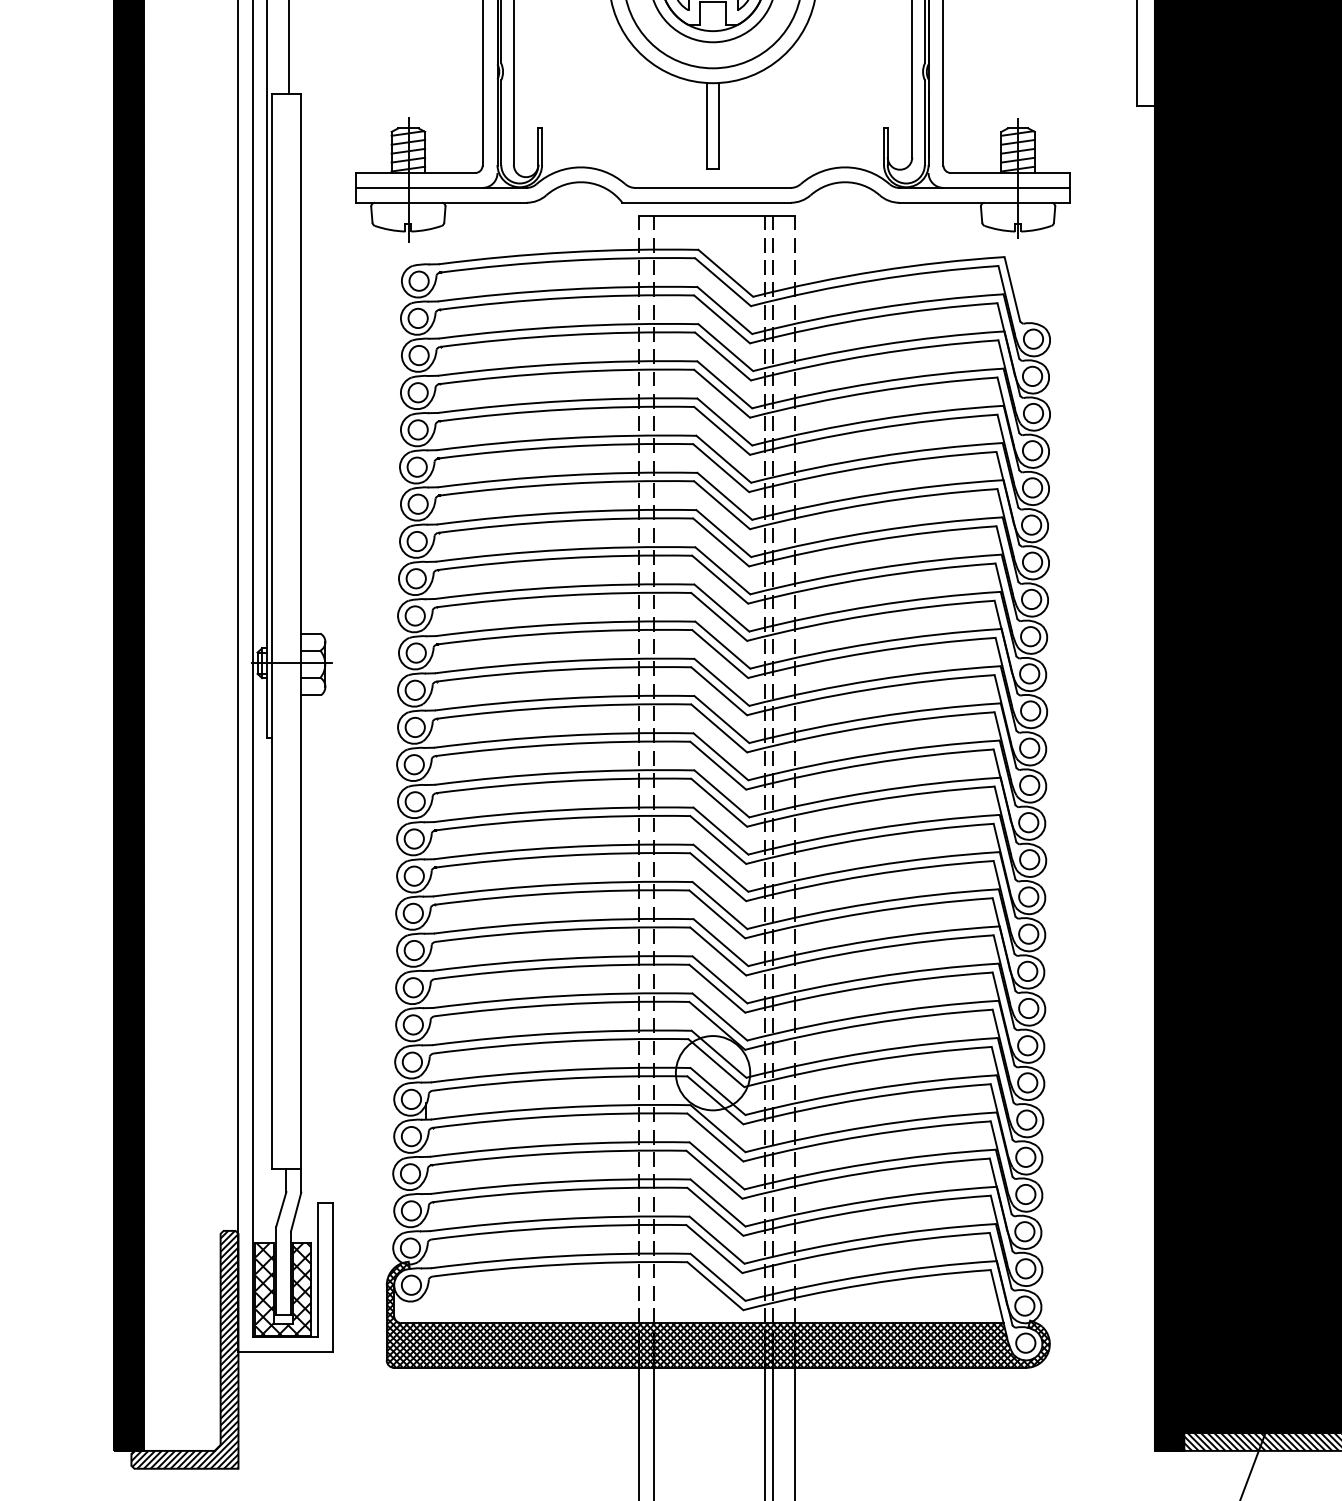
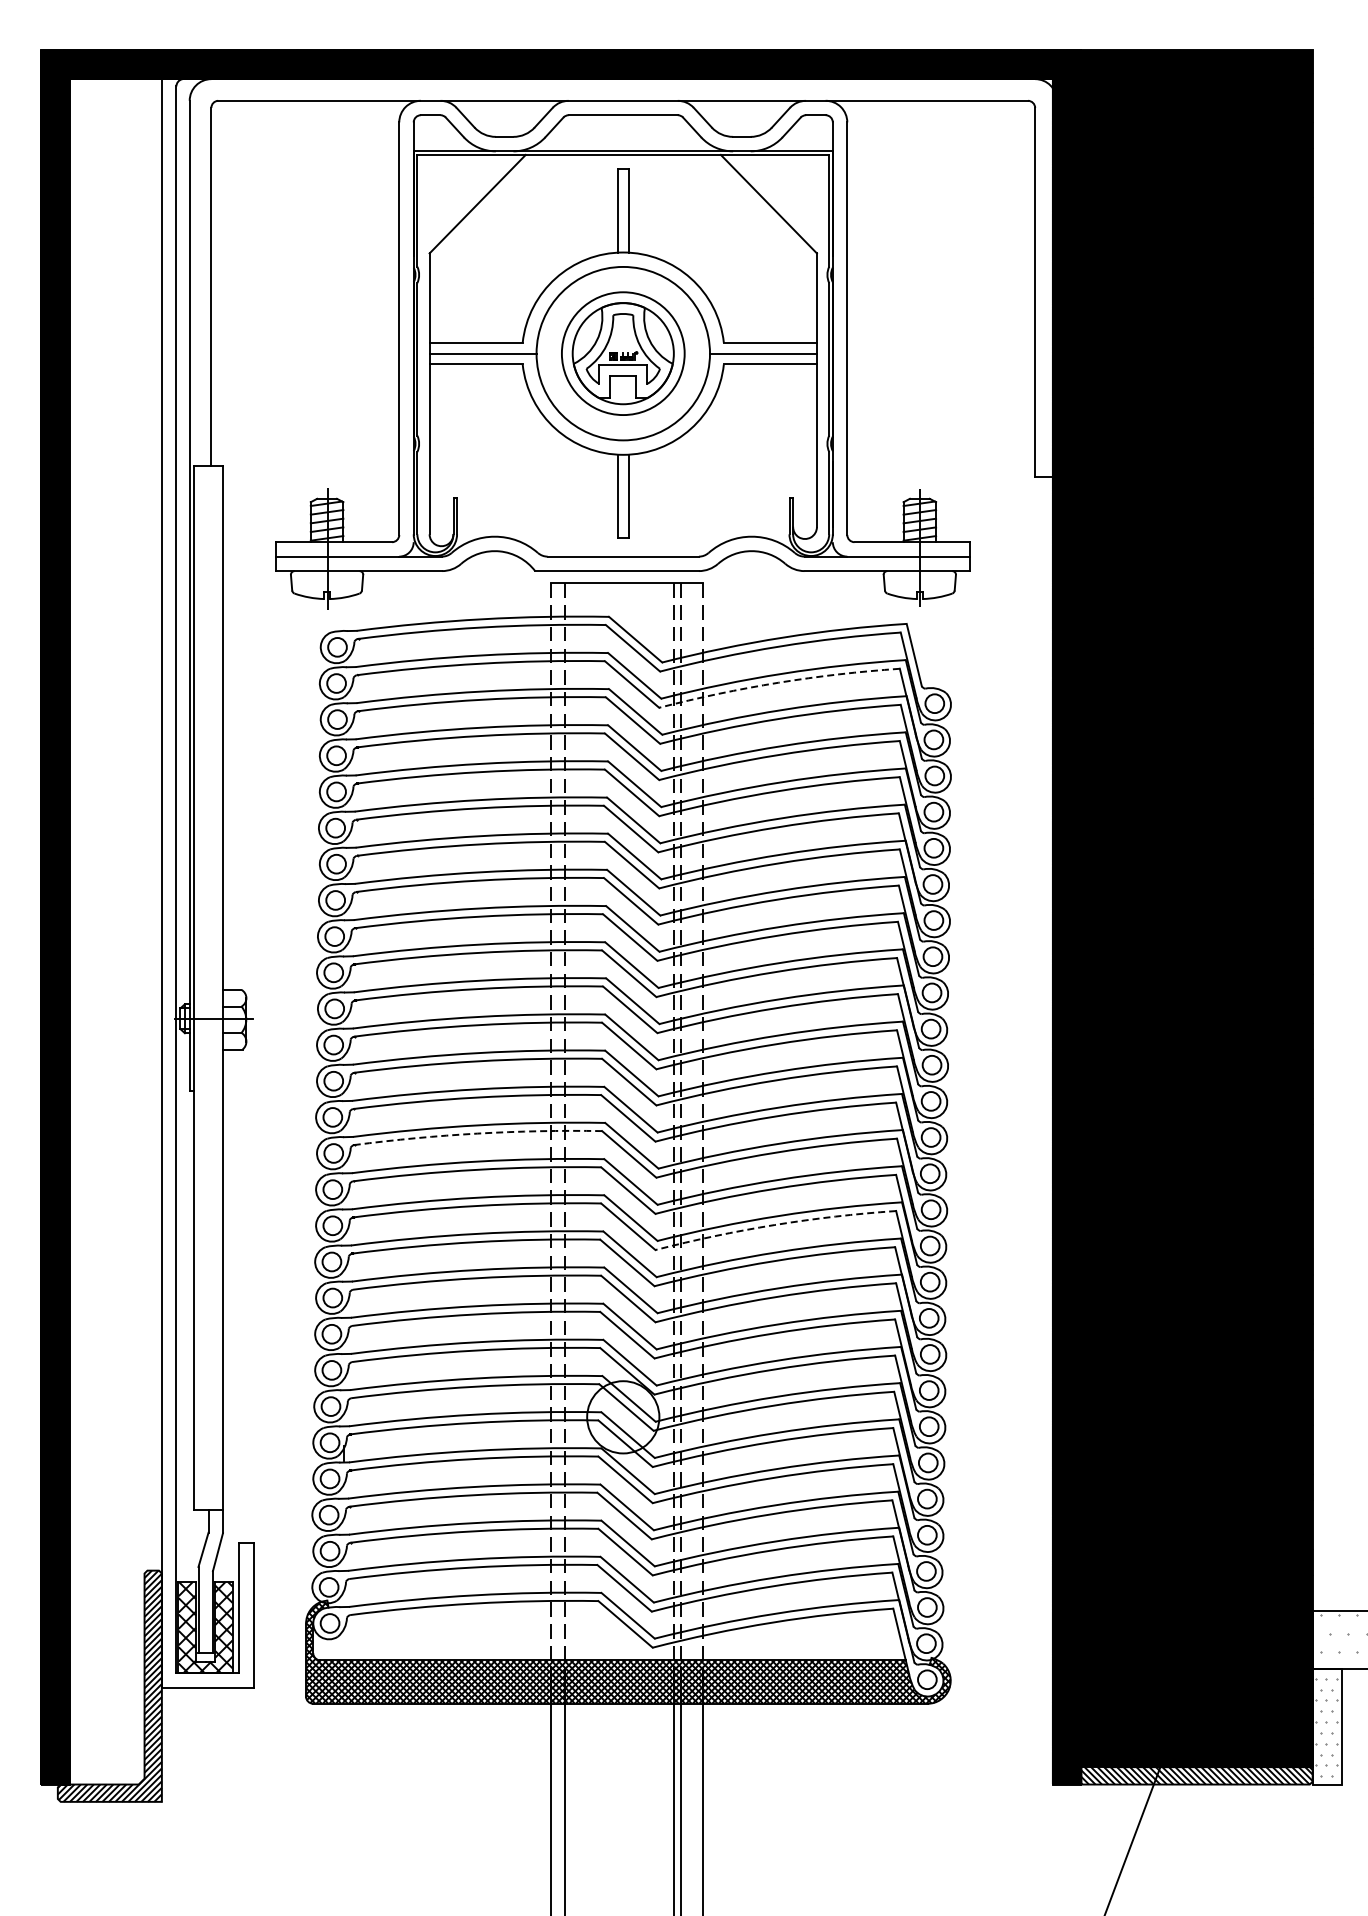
arc: (872, 317) -> (778, 682), solid -> dashed
arc: (563, 781) -> (477, 1133), solid -> dashed
arc: (868, 874) -> (774, 1224), solid -> dashed

